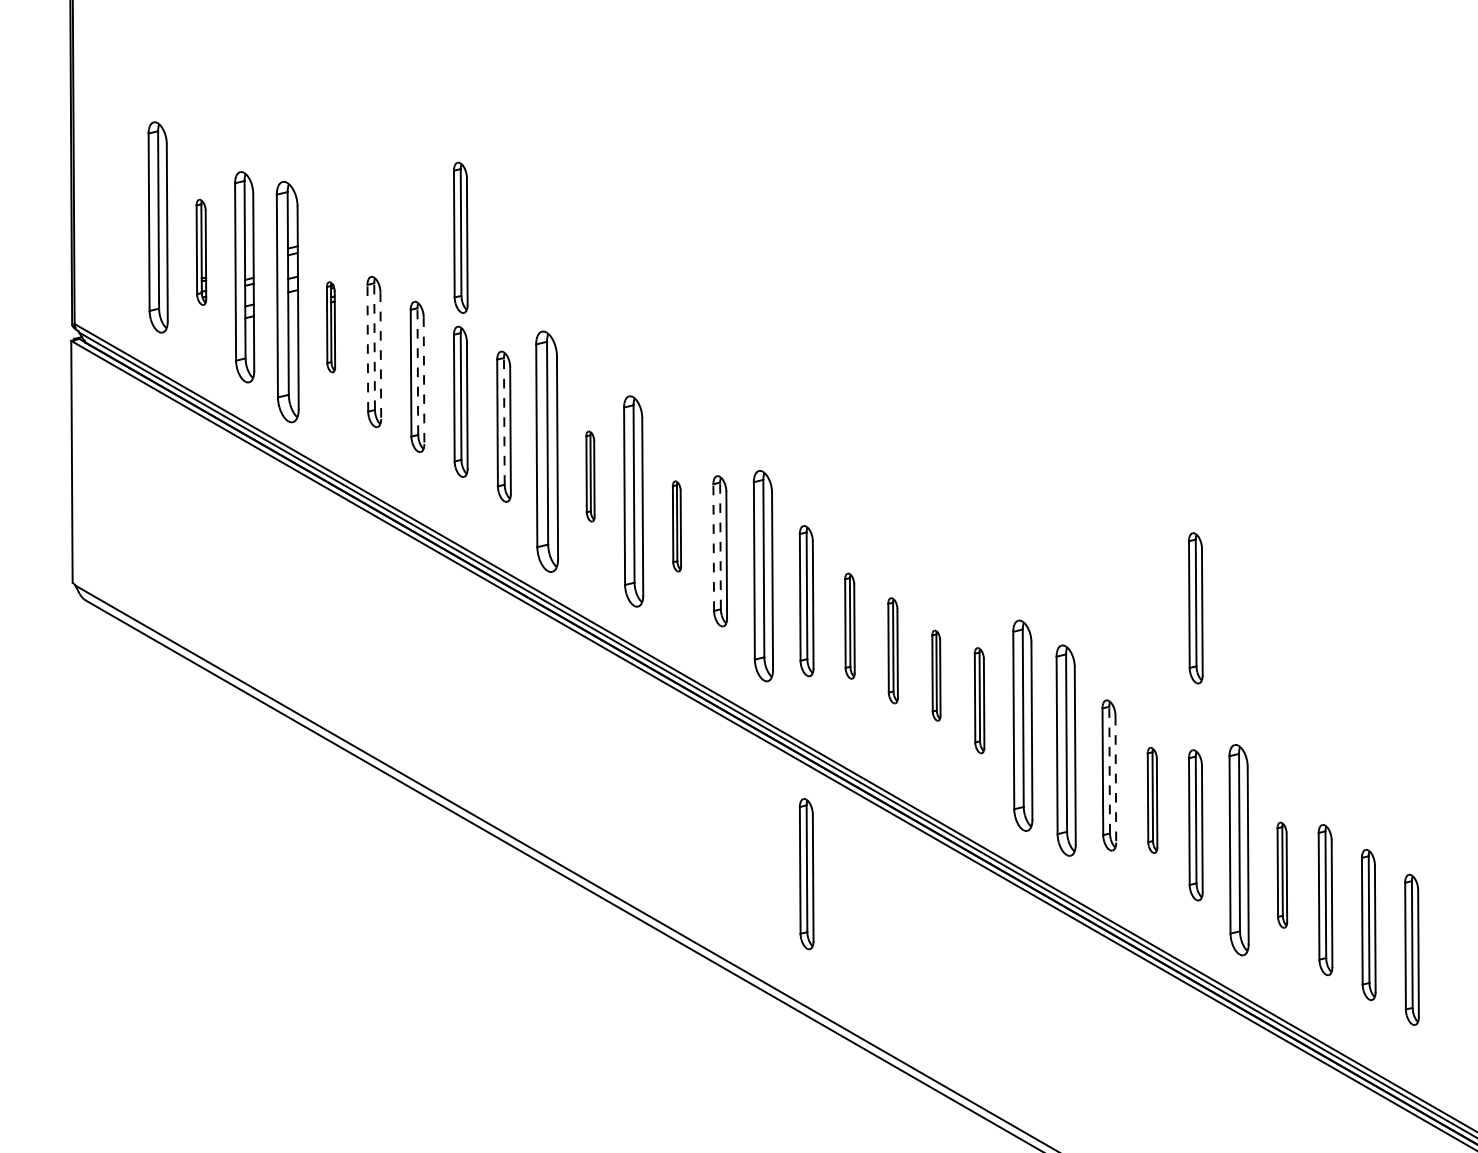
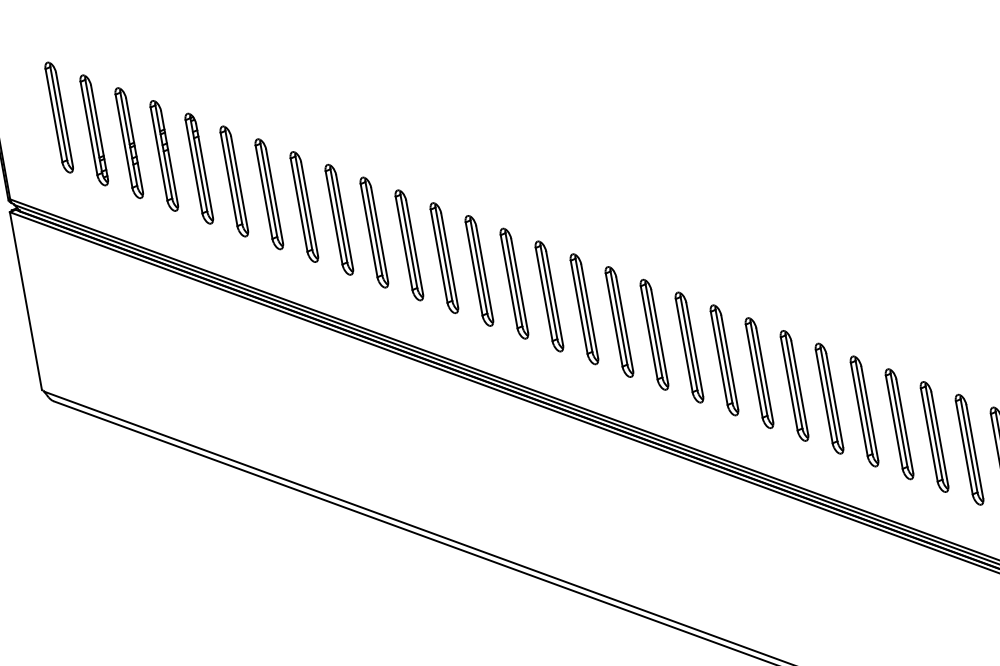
part: (157, 227) -> (58, 117), size x0.71
part: (460, 237) -> (283, 86), removed
part: (201, 252) -> (94, 130), size x1.43
part: (244, 277) -> (129, 143), size x0.71
part: (287, 302) -> (164, 156), size x0.62
part: (330, 327) -> (198, 169), size x1.67
line: (374, 346) -> (233, 177), dashed -> solid
line: (367, 347) -> (228, 179), dashed -> solid
line: (380, 356) -> (239, 183), dashed -> solid
line: (417, 371) -> (268, 190), dashed -> solid
line: (424, 381) -> (275, 196), dashed -> solid
line: (504, 420) -> (338, 215), dashed -> solid
part: (547, 451) -> (374, 232), size x0.62
part: (590, 476) -> (409, 245), size x1.67
part: (633, 501) -> (444, 258), size x0.71
part: (676, 526) -> (479, 271), size x1.67
line: (720, 545) -> (513, 279), dashed -> solid
line: (713, 547) -> (508, 281), dashed -> solid
part: (763, 576) -> (549, 296), size x0.71
part: (1195, 608) -> (871, 264), removed
part: (849, 626) -> (619, 322), size x1.43
part: (892, 650) -> (653, 334), size x1.43
part: (936, 675) -> (689, 347), size x1.67
part: (979, 700) -> (724, 360), size x1.43
part: (1022, 725) -> (759, 373), size x0.71
part: (1065, 750) -> (794, 385), size x0.71
line: (1109, 769) -> (828, 394), dashed -> solid
line: (1115, 779) -> (834, 400), dashed -> solid
part: (1152, 800) -> (864, 411), size x1.43
part: (1238, 850) -> (934, 437), size x0.71
part: (806, 874) -> (619, 510), removed
part: (1282, 875) -> (969, 450), size x1.43

